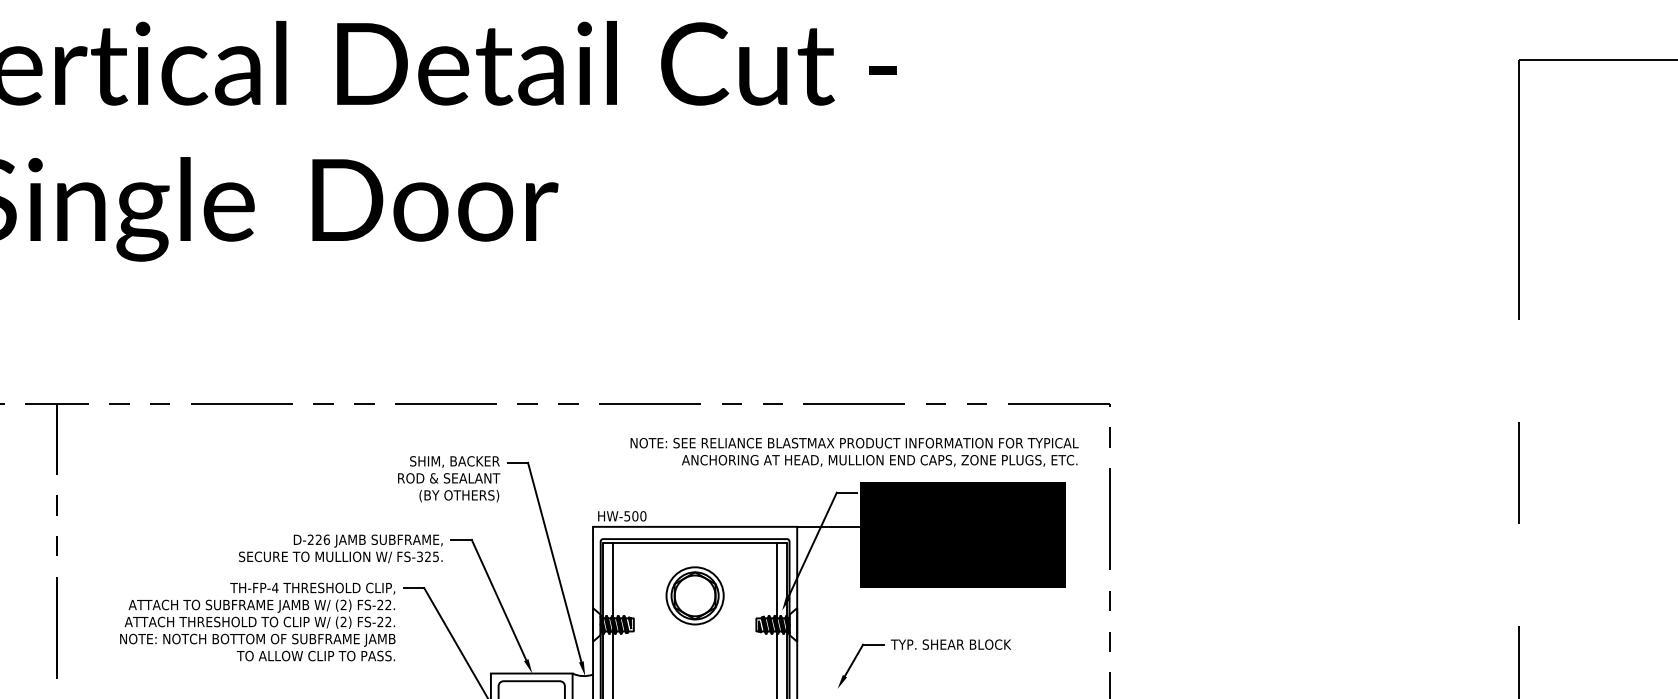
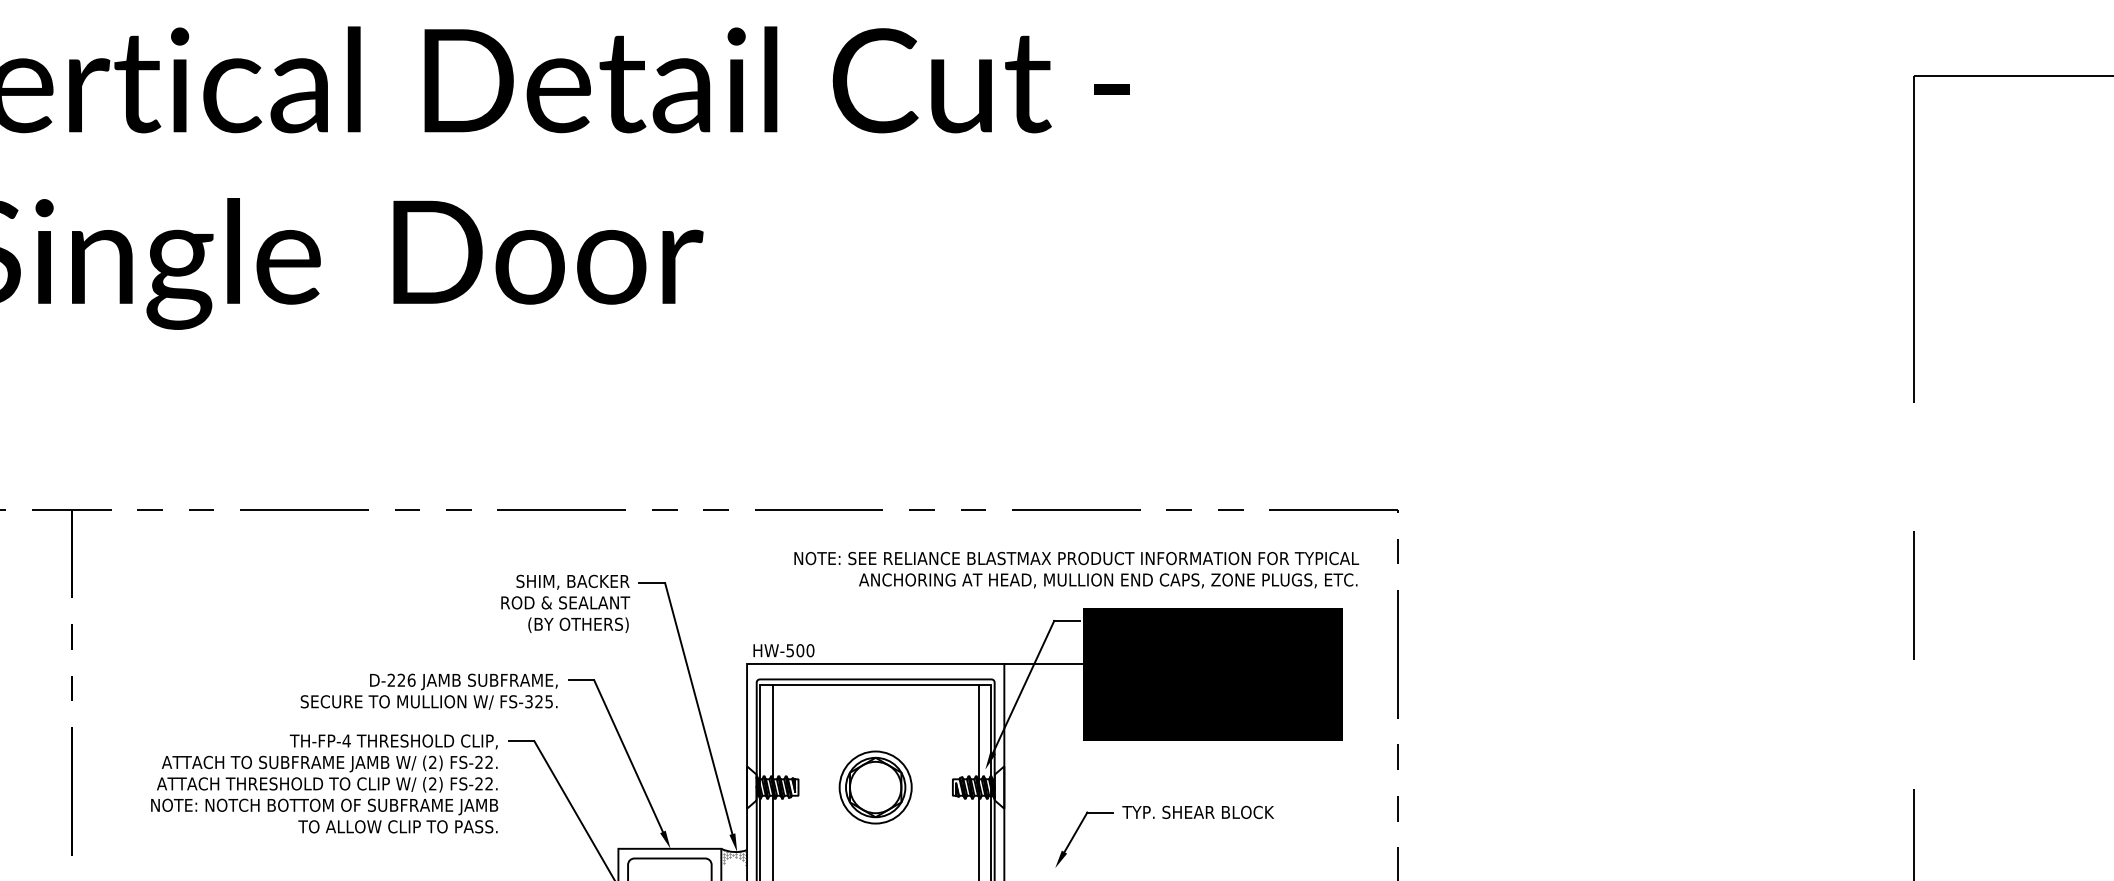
part: (694, 595) -> (874, 787), moved
hatch: (583, 680) -> (735, 857), added

